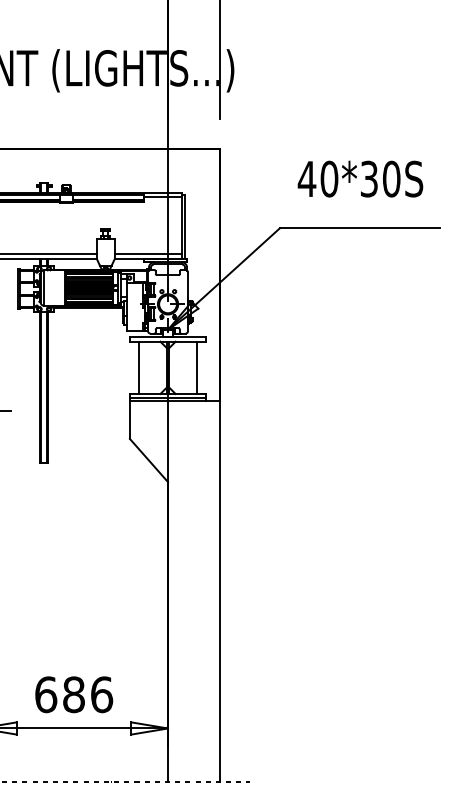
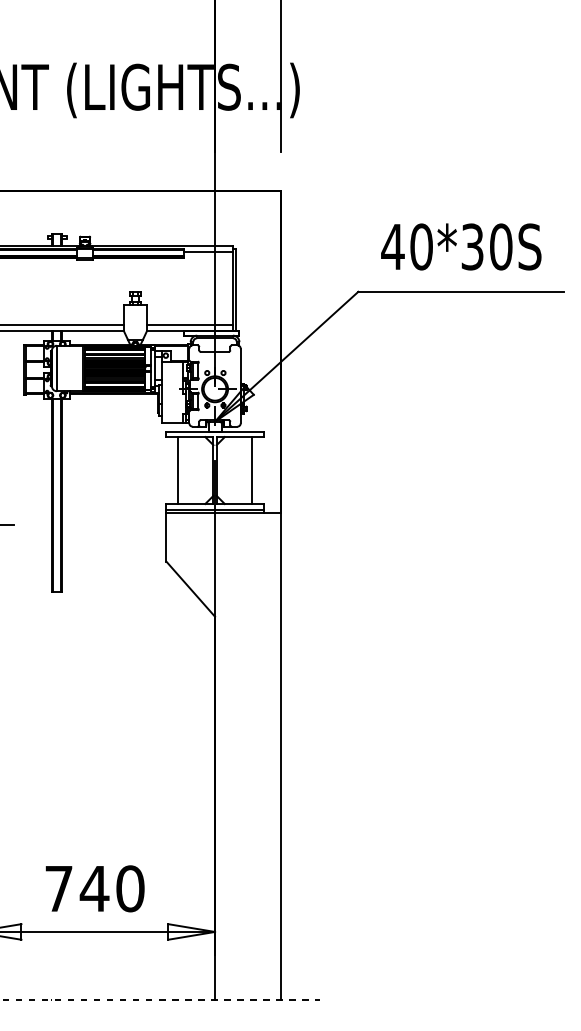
text: (360, 178) -> (461, 246), moved
text: (74, 694) -> (95, 888), 686 -> 740

